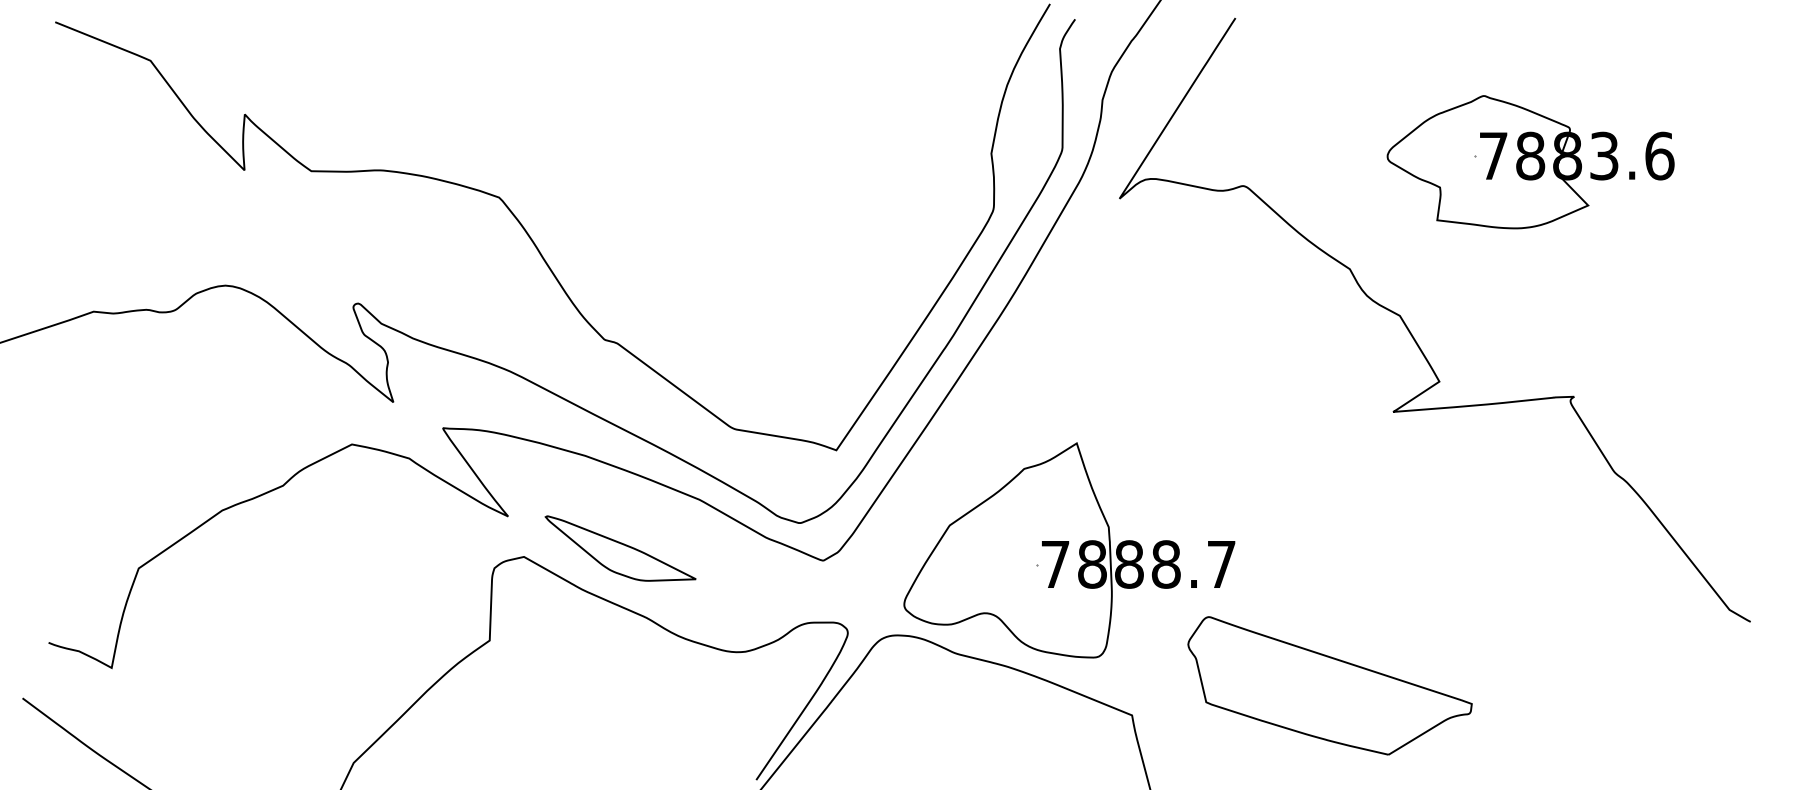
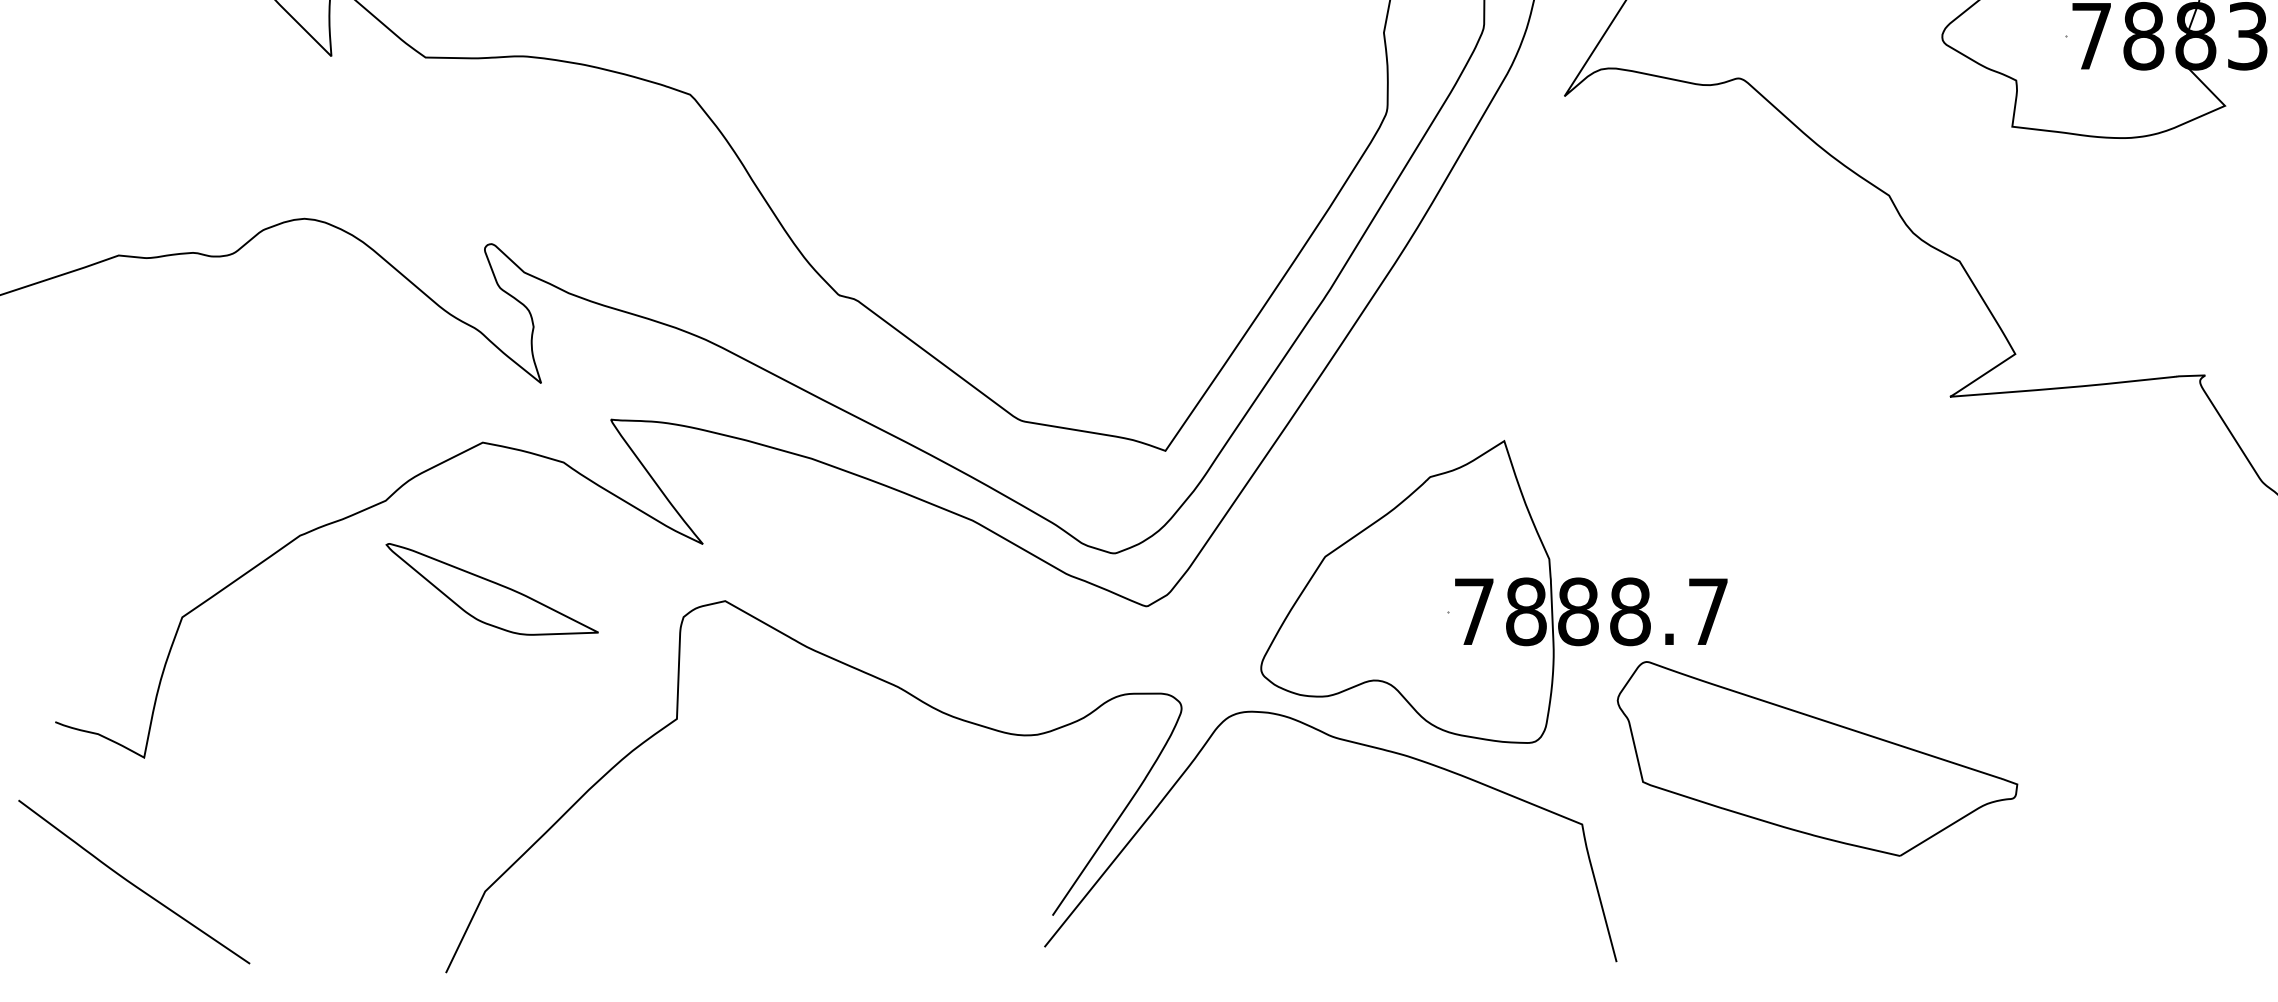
part: (620, 548) -> (491, 589), moved
part: (1329, 685) -> (1816, 758), moved

